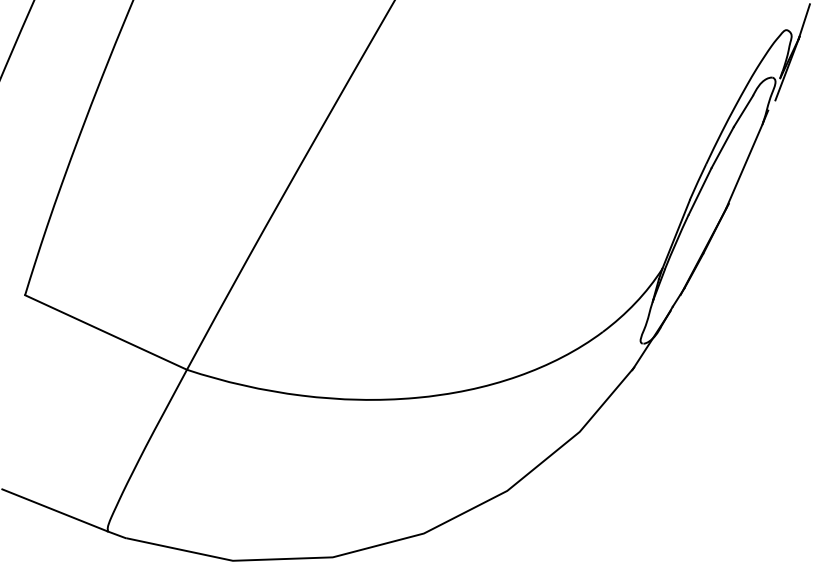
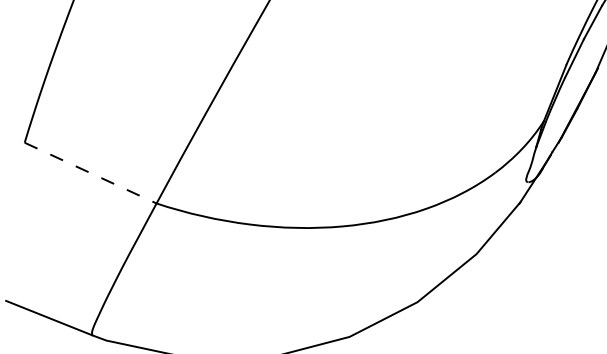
line: (106, 332) -> (91, 173), solid -> dashed

